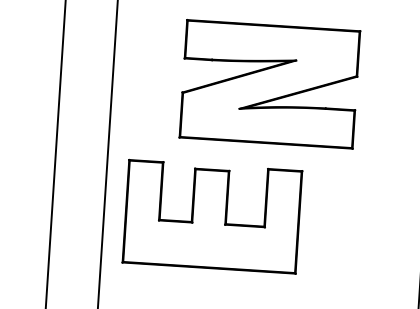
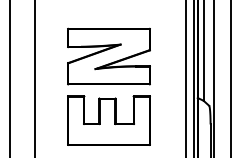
part: (211, 216) -> (108, 120), moved

